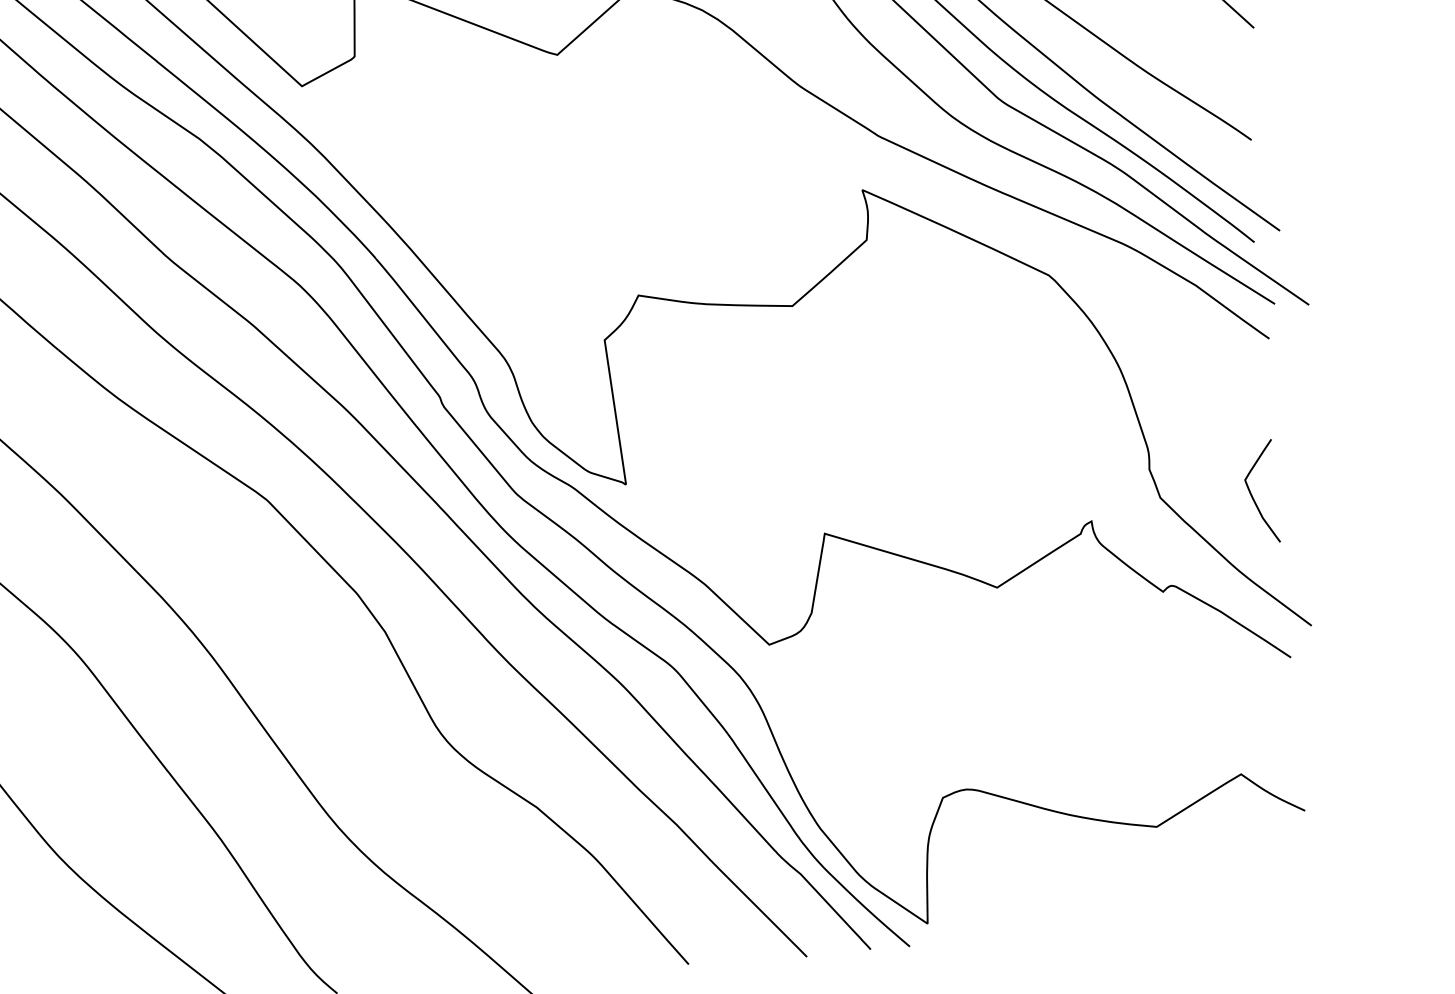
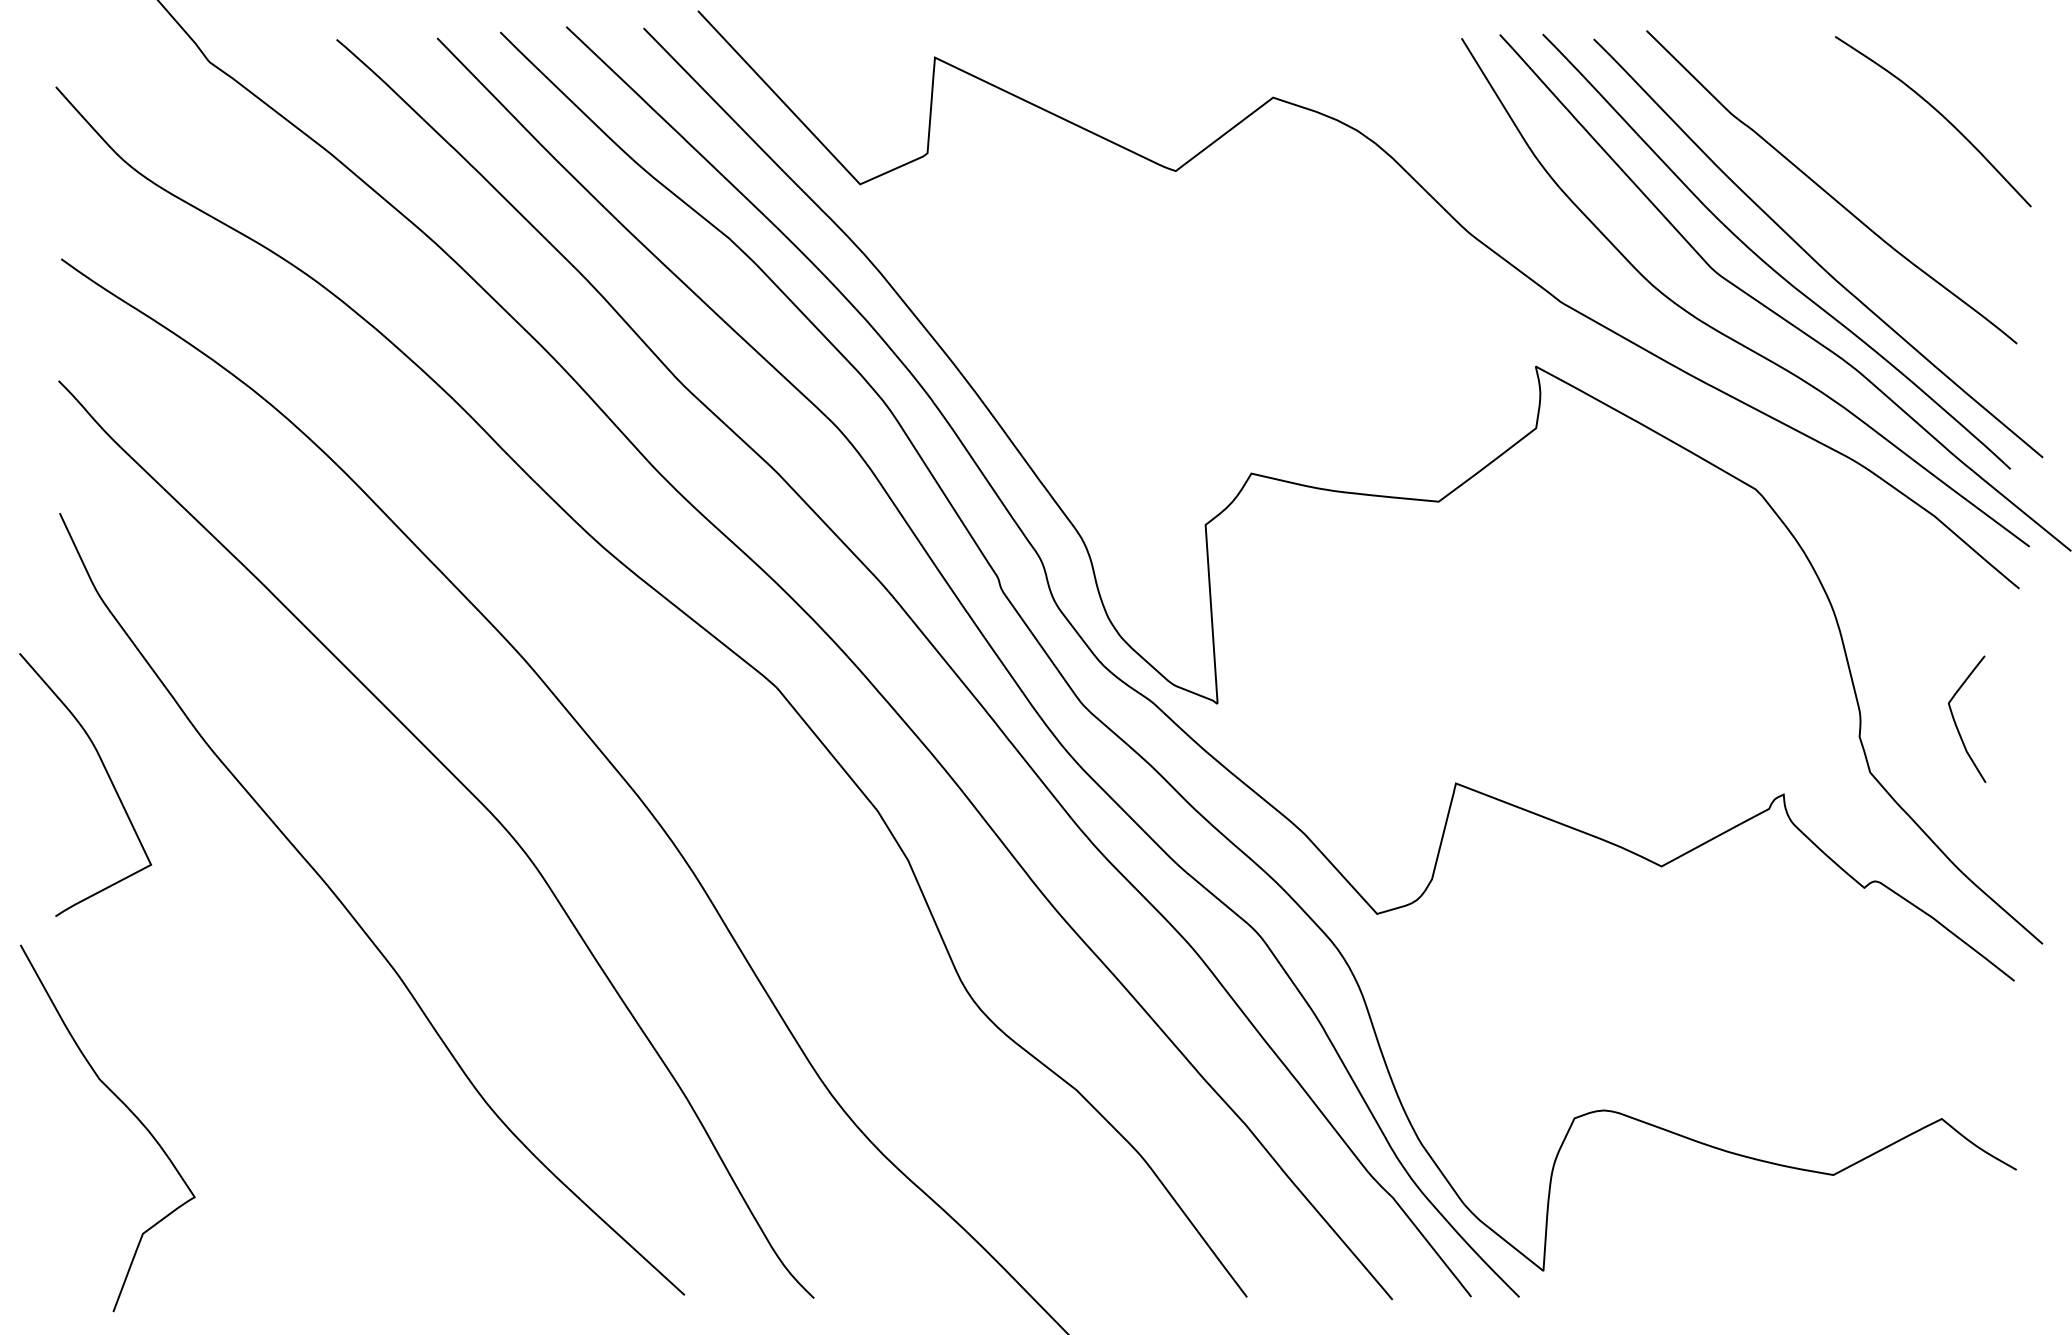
curve: (1252, 496) -> (1956, 723), moved

